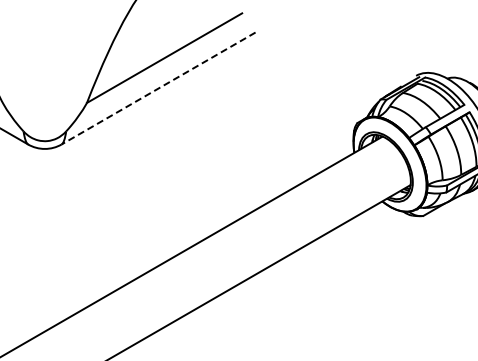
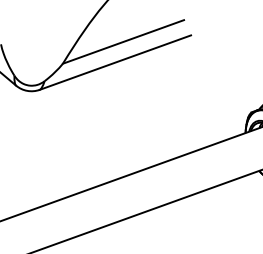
line: (158, 88) -> (115, 62), dashed -> solid

